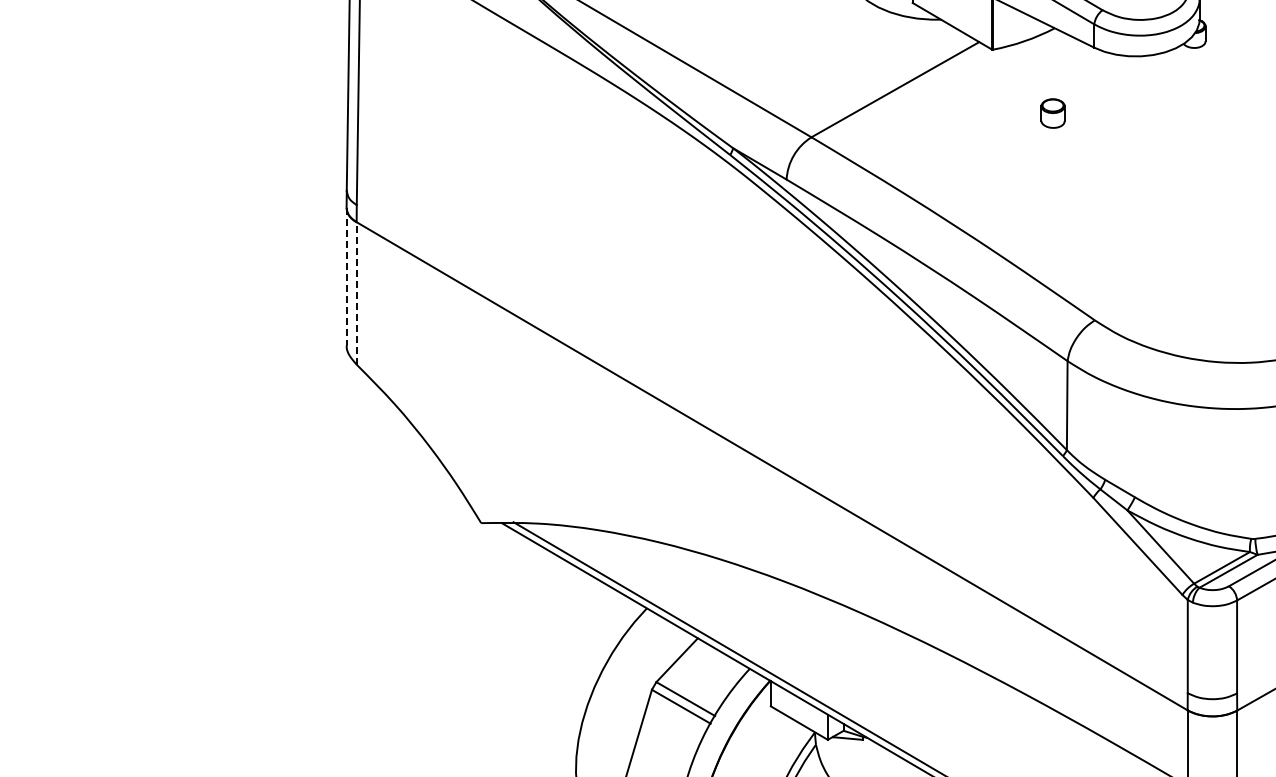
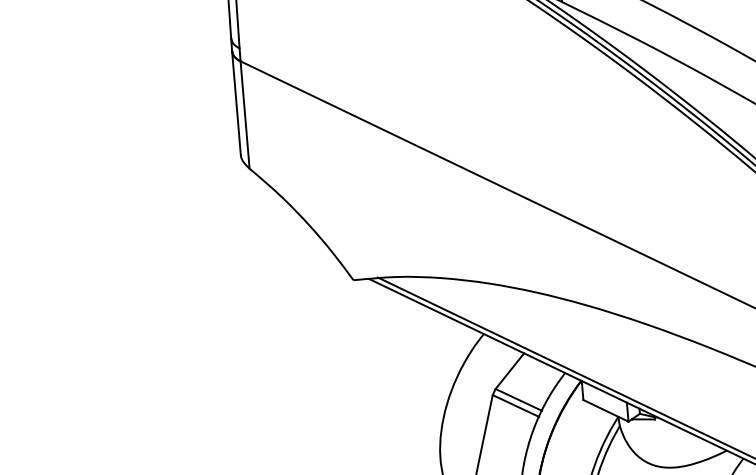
line: (346, 276) -> (236, 102), dashed -> solid
line: (356, 292) -> (244, 114), dashed -> solid

